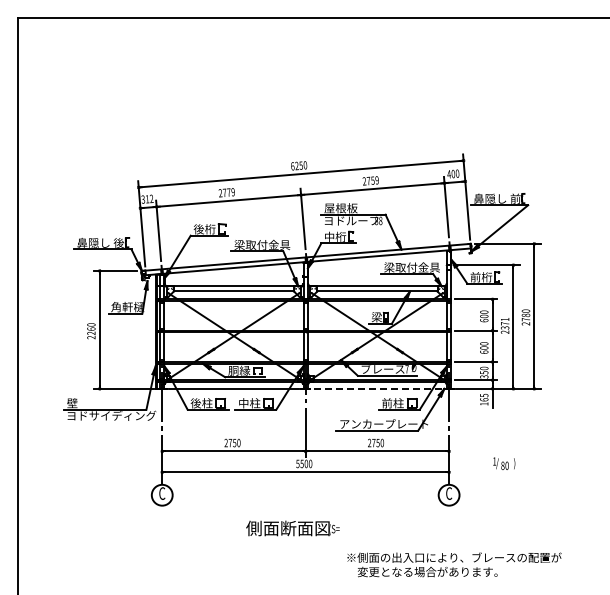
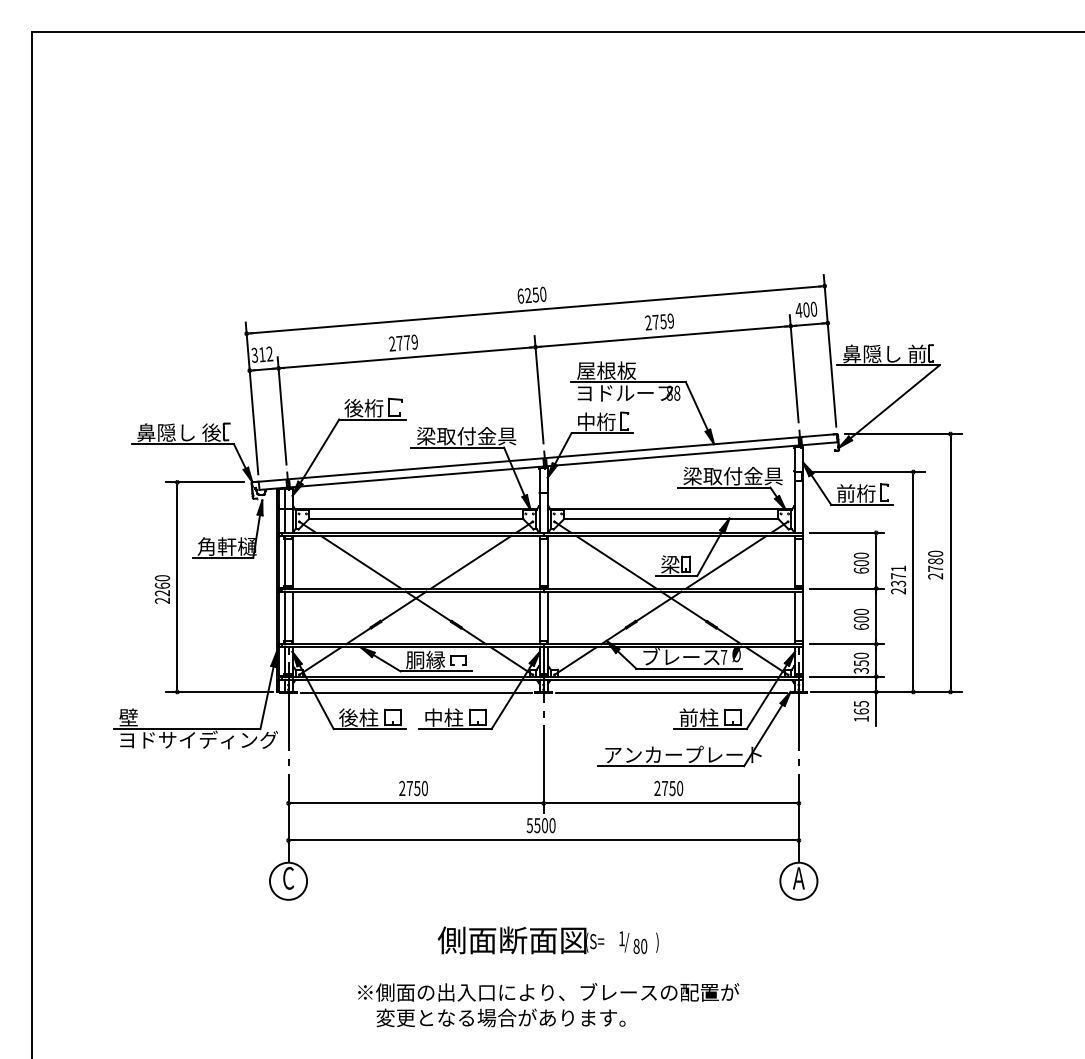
line: (377, 389) -> (671, 693), dashed -> solid
text: (504, 463) -> (639, 942), moved
text: (448, 493) -> (797, 878), C -> A
text: (454, 564) -> (548, 1004), moved

